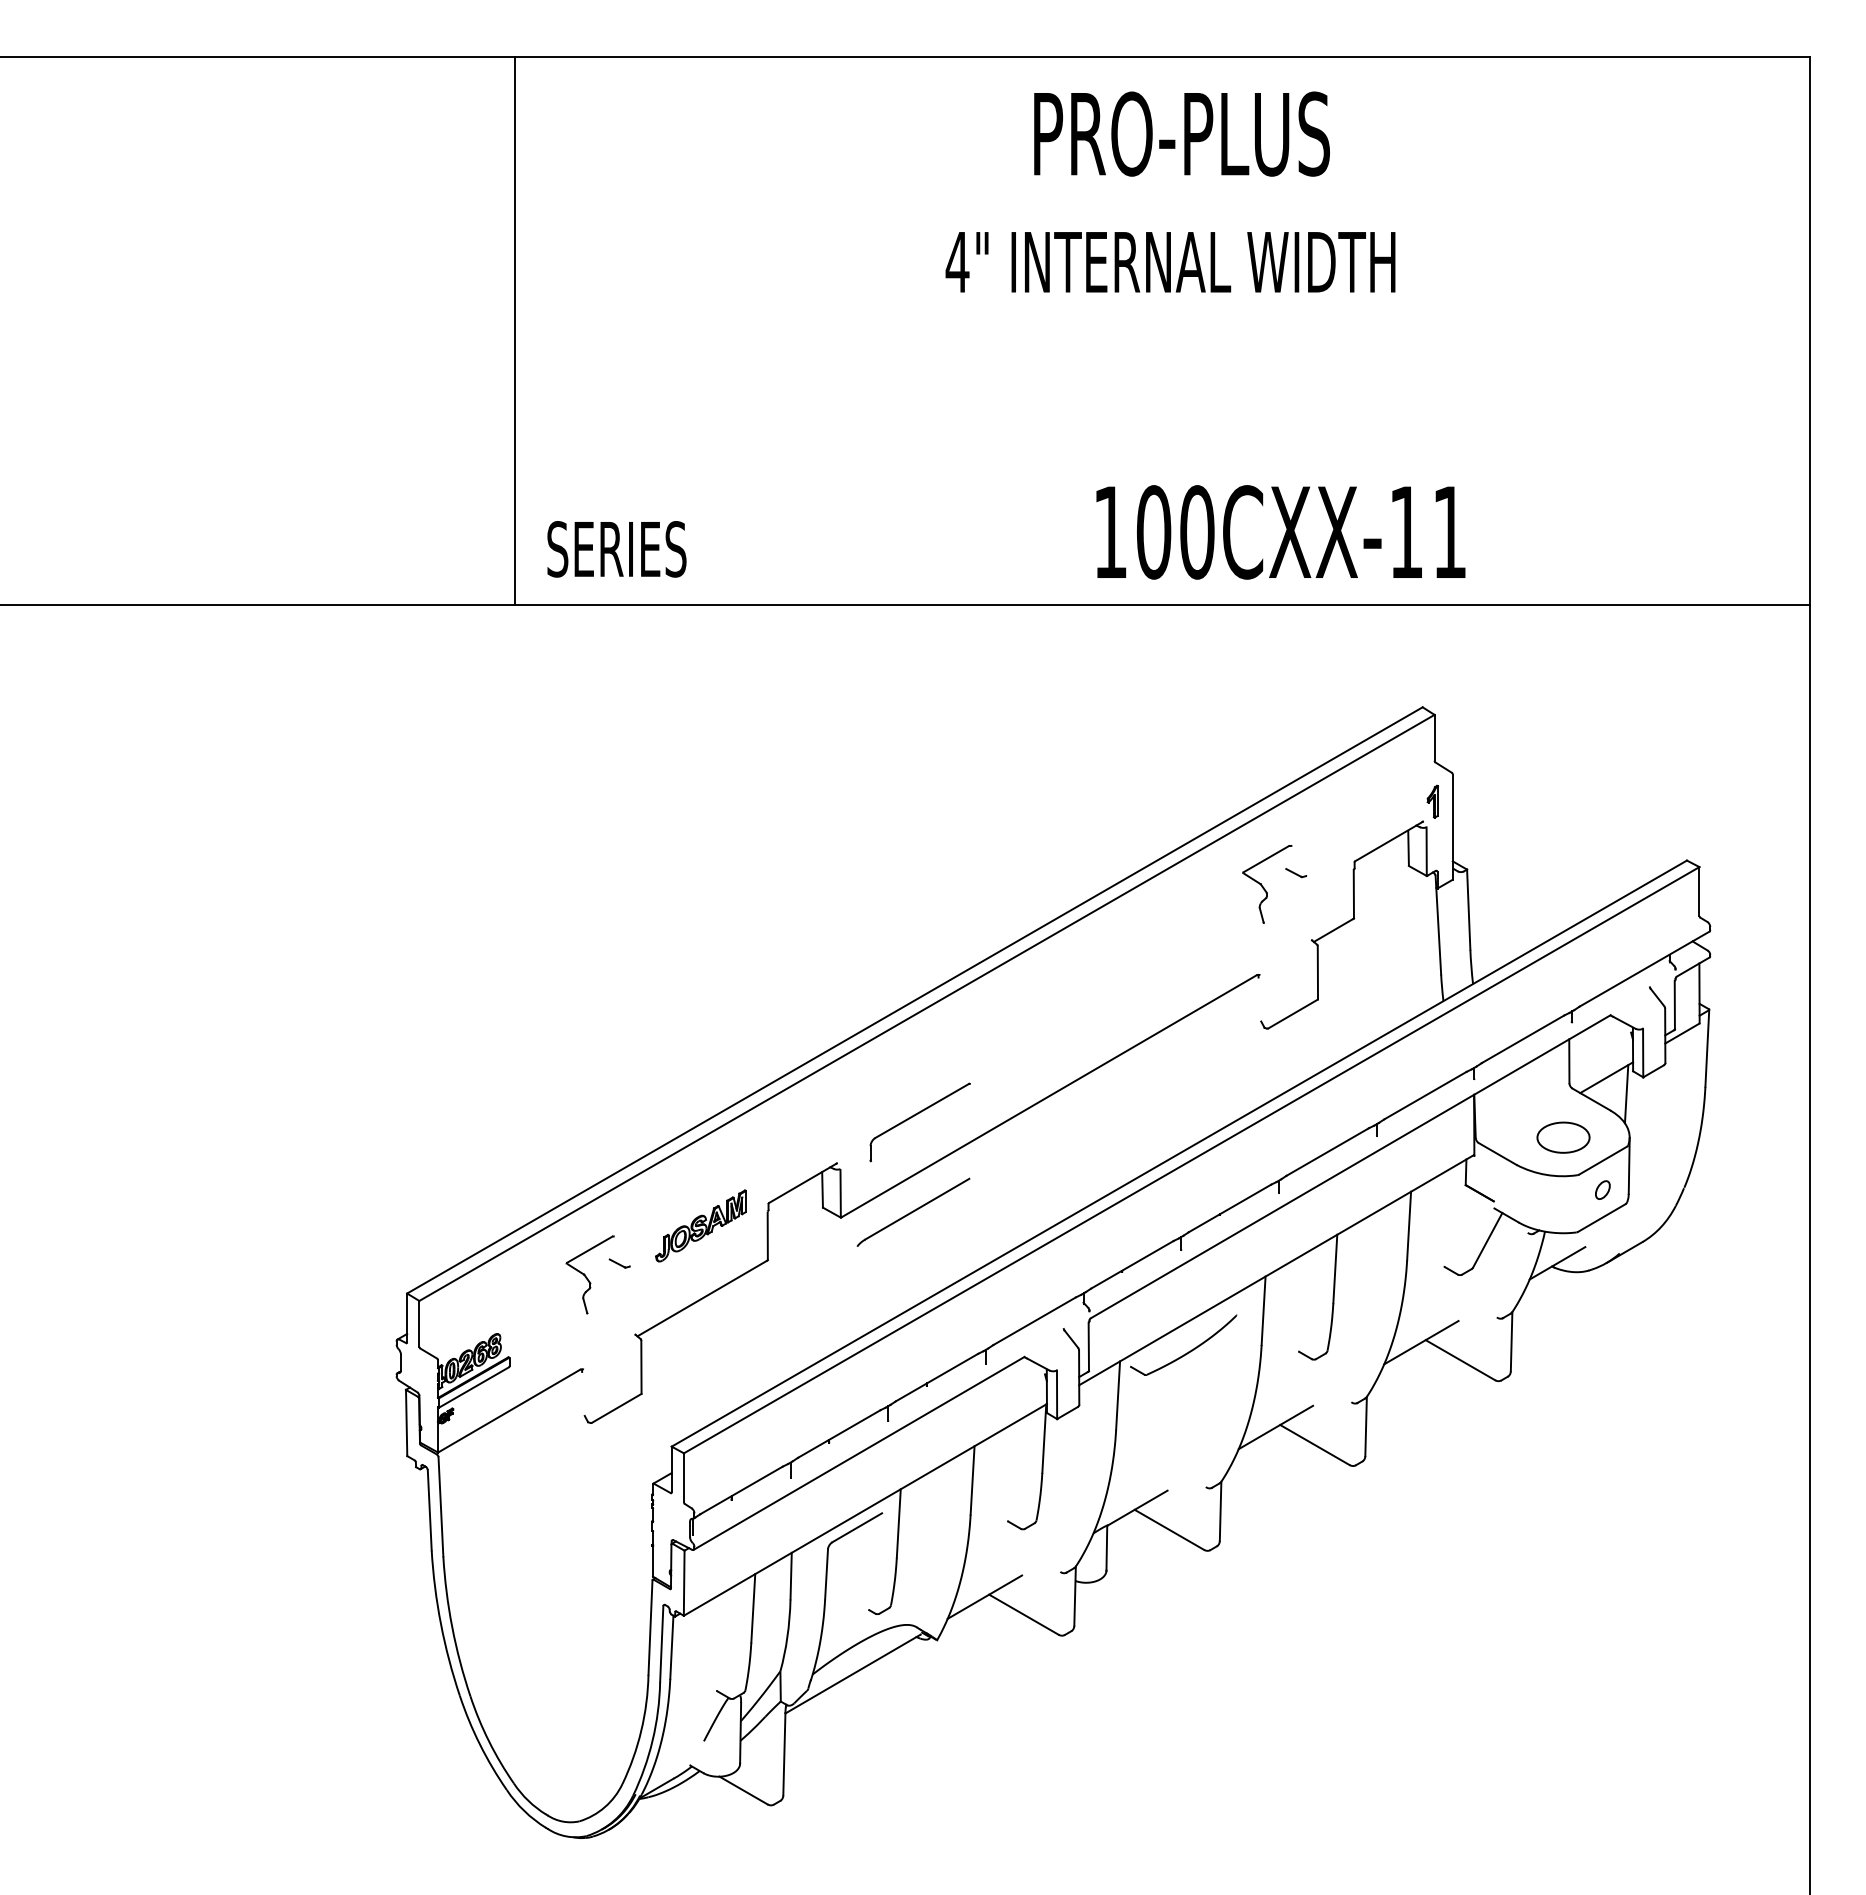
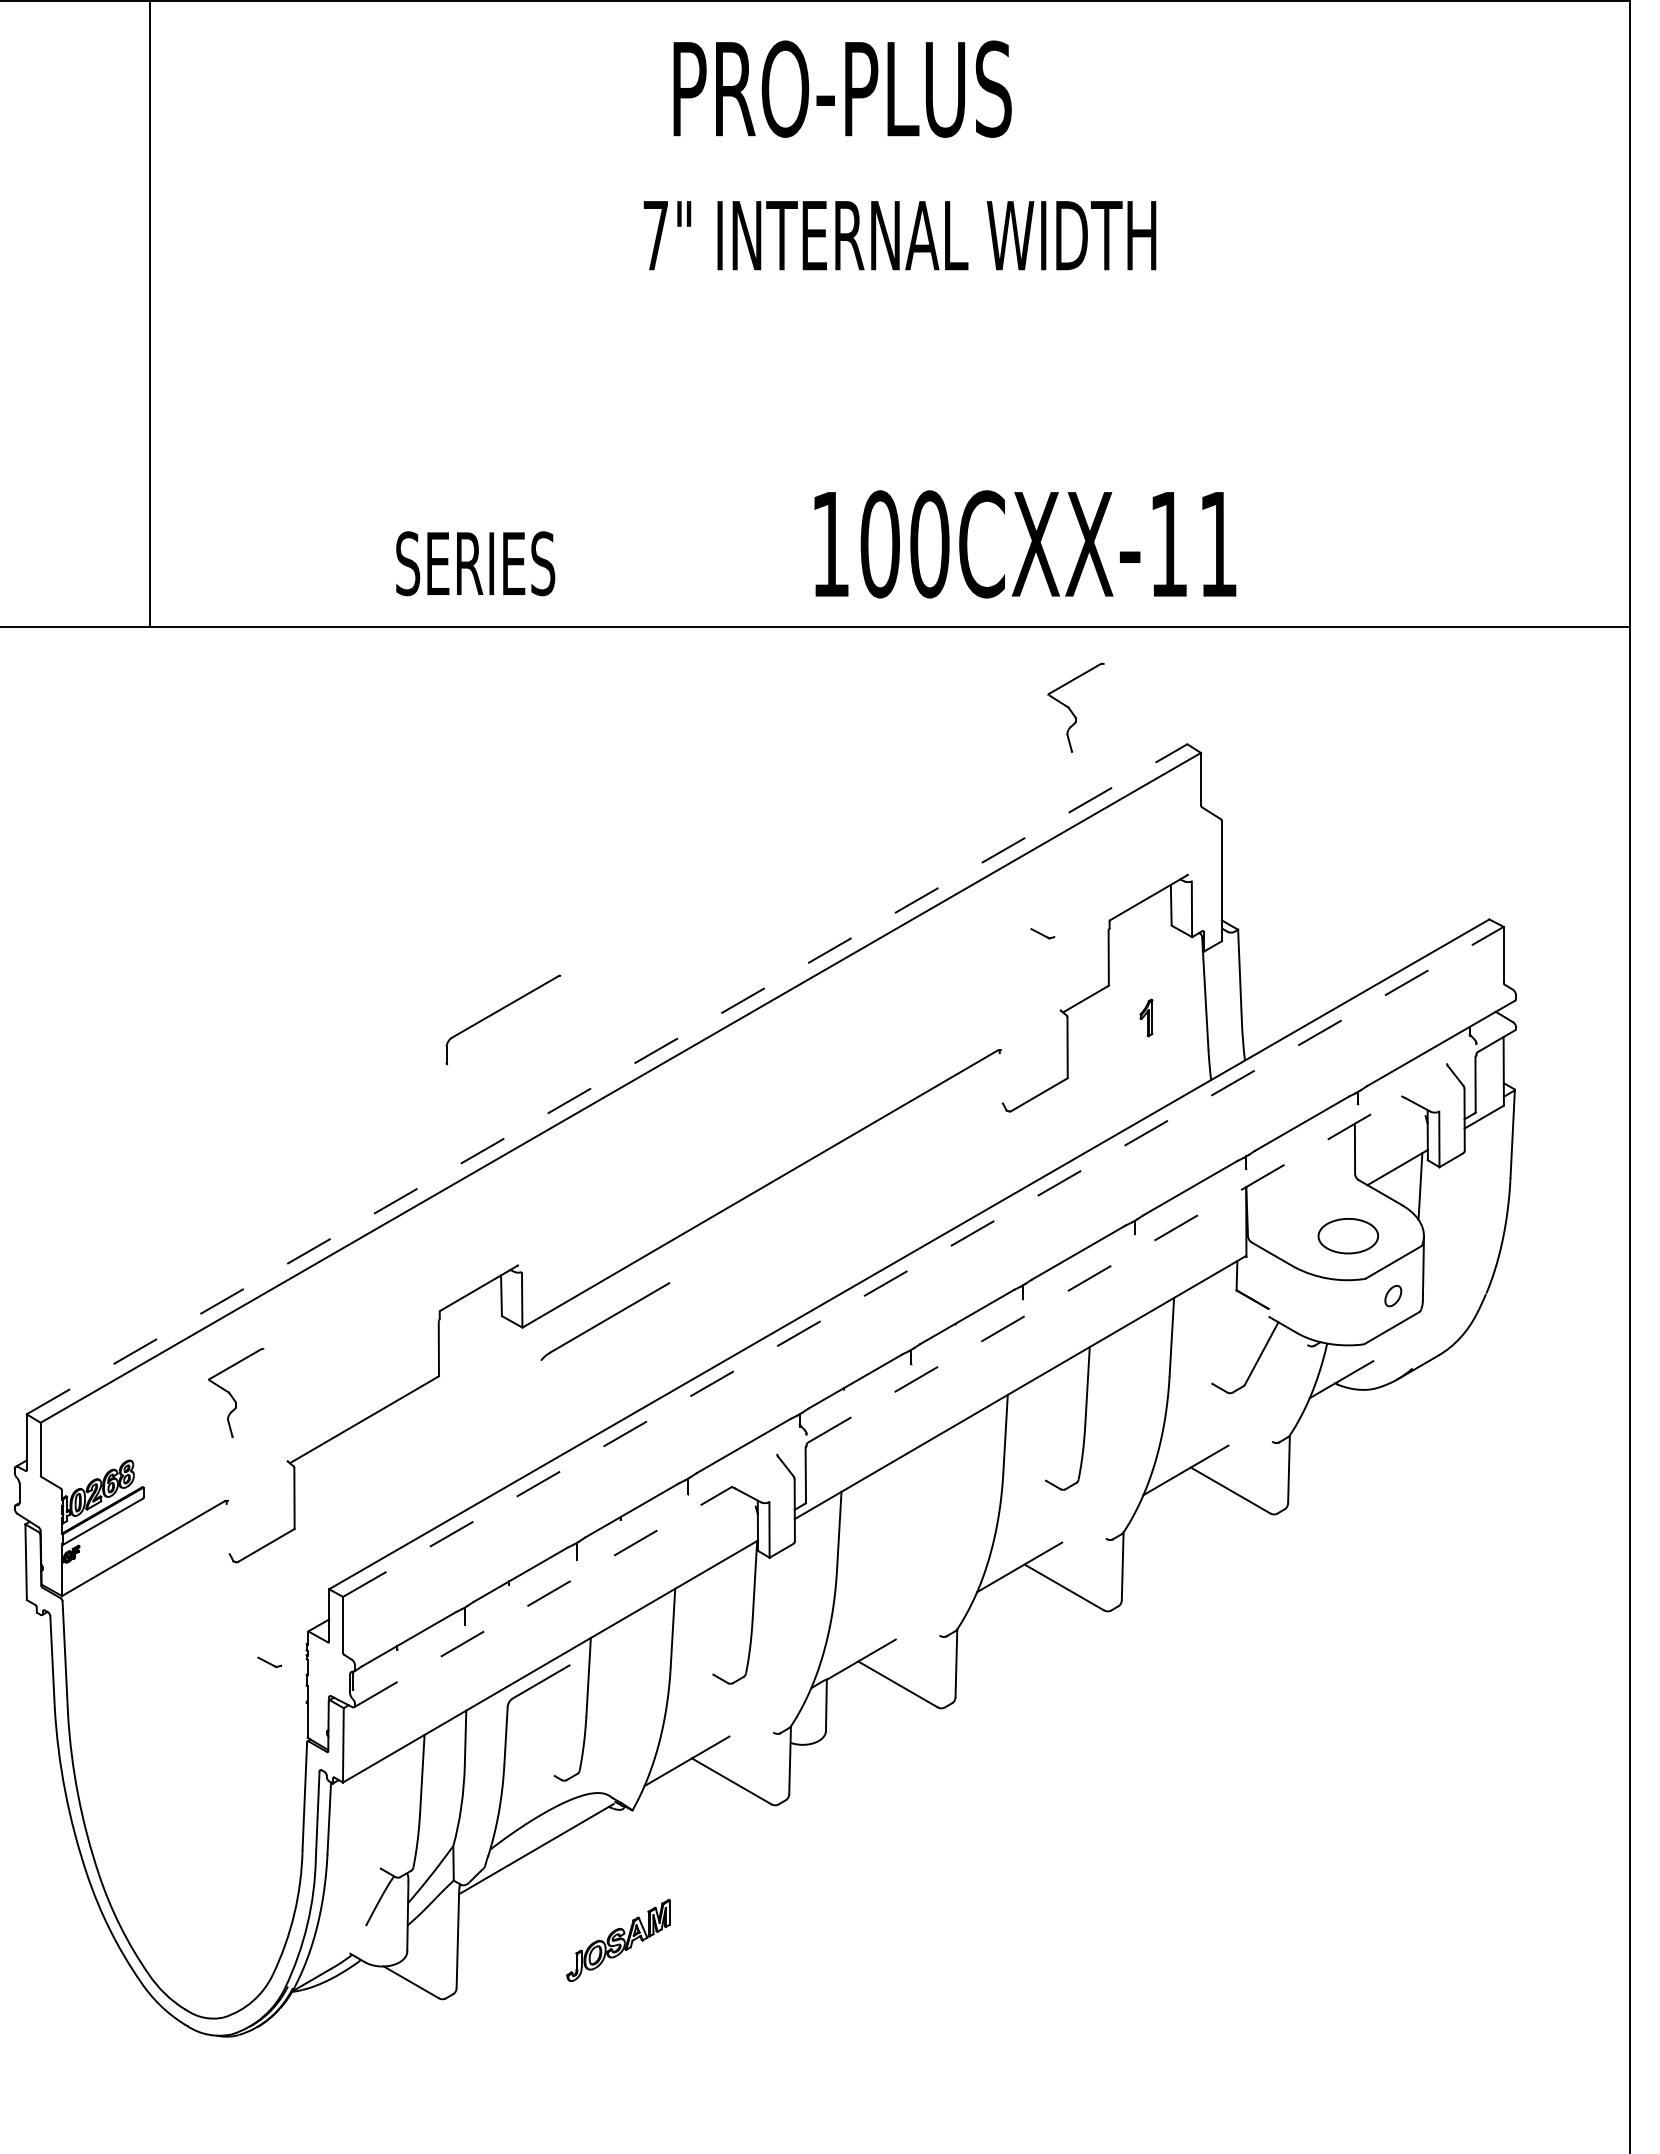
text: (1181, 133) -> (842, 88), moved
text: (957, 262) -> (655, 235), 4" -> 7"
text: (616, 549) -> (475, 563), moved
part: (1432, 801) -> (1146, 1017), moved
part: (1267, 884) -> (1076, 707), moved
line: (915, 1000) -> (607, 1079), solid -> dashed
part: (916, 1115) -> (499, 1011), moved
line: (1192, 1159) -> (924, 1261), solid -> dashed
line: (1350, 1166) -> (1104, 1269), solid -> dashed
part: (700, 1225) -> (618, 1939), moved
part: (619, 1263) -> (269, 1662), moved
part: (1186, 1352) -> (917, 1481), removed
line: (859, 1453) -> (543, 1597), solid -> dashed

